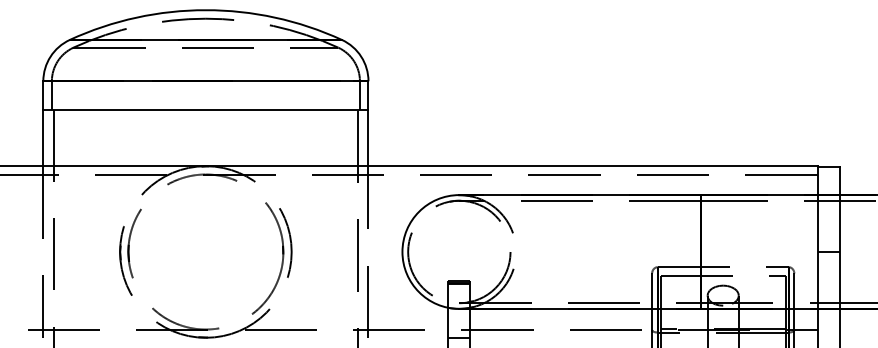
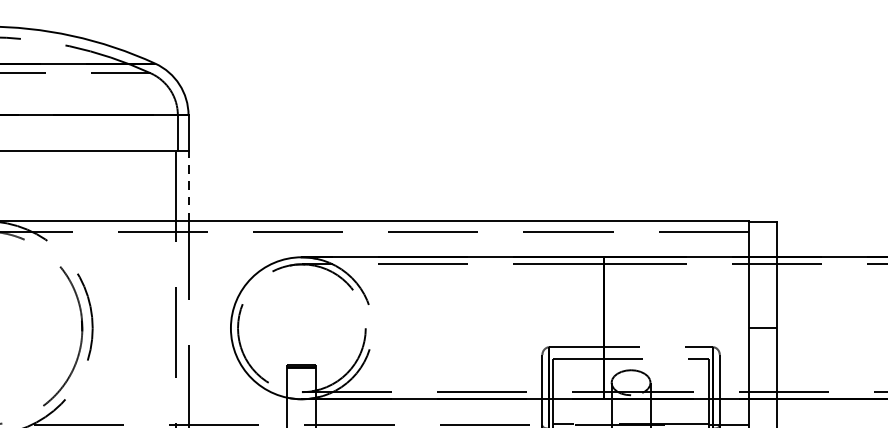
line: (368, 137) -> (188, 185), solid -> dashed

